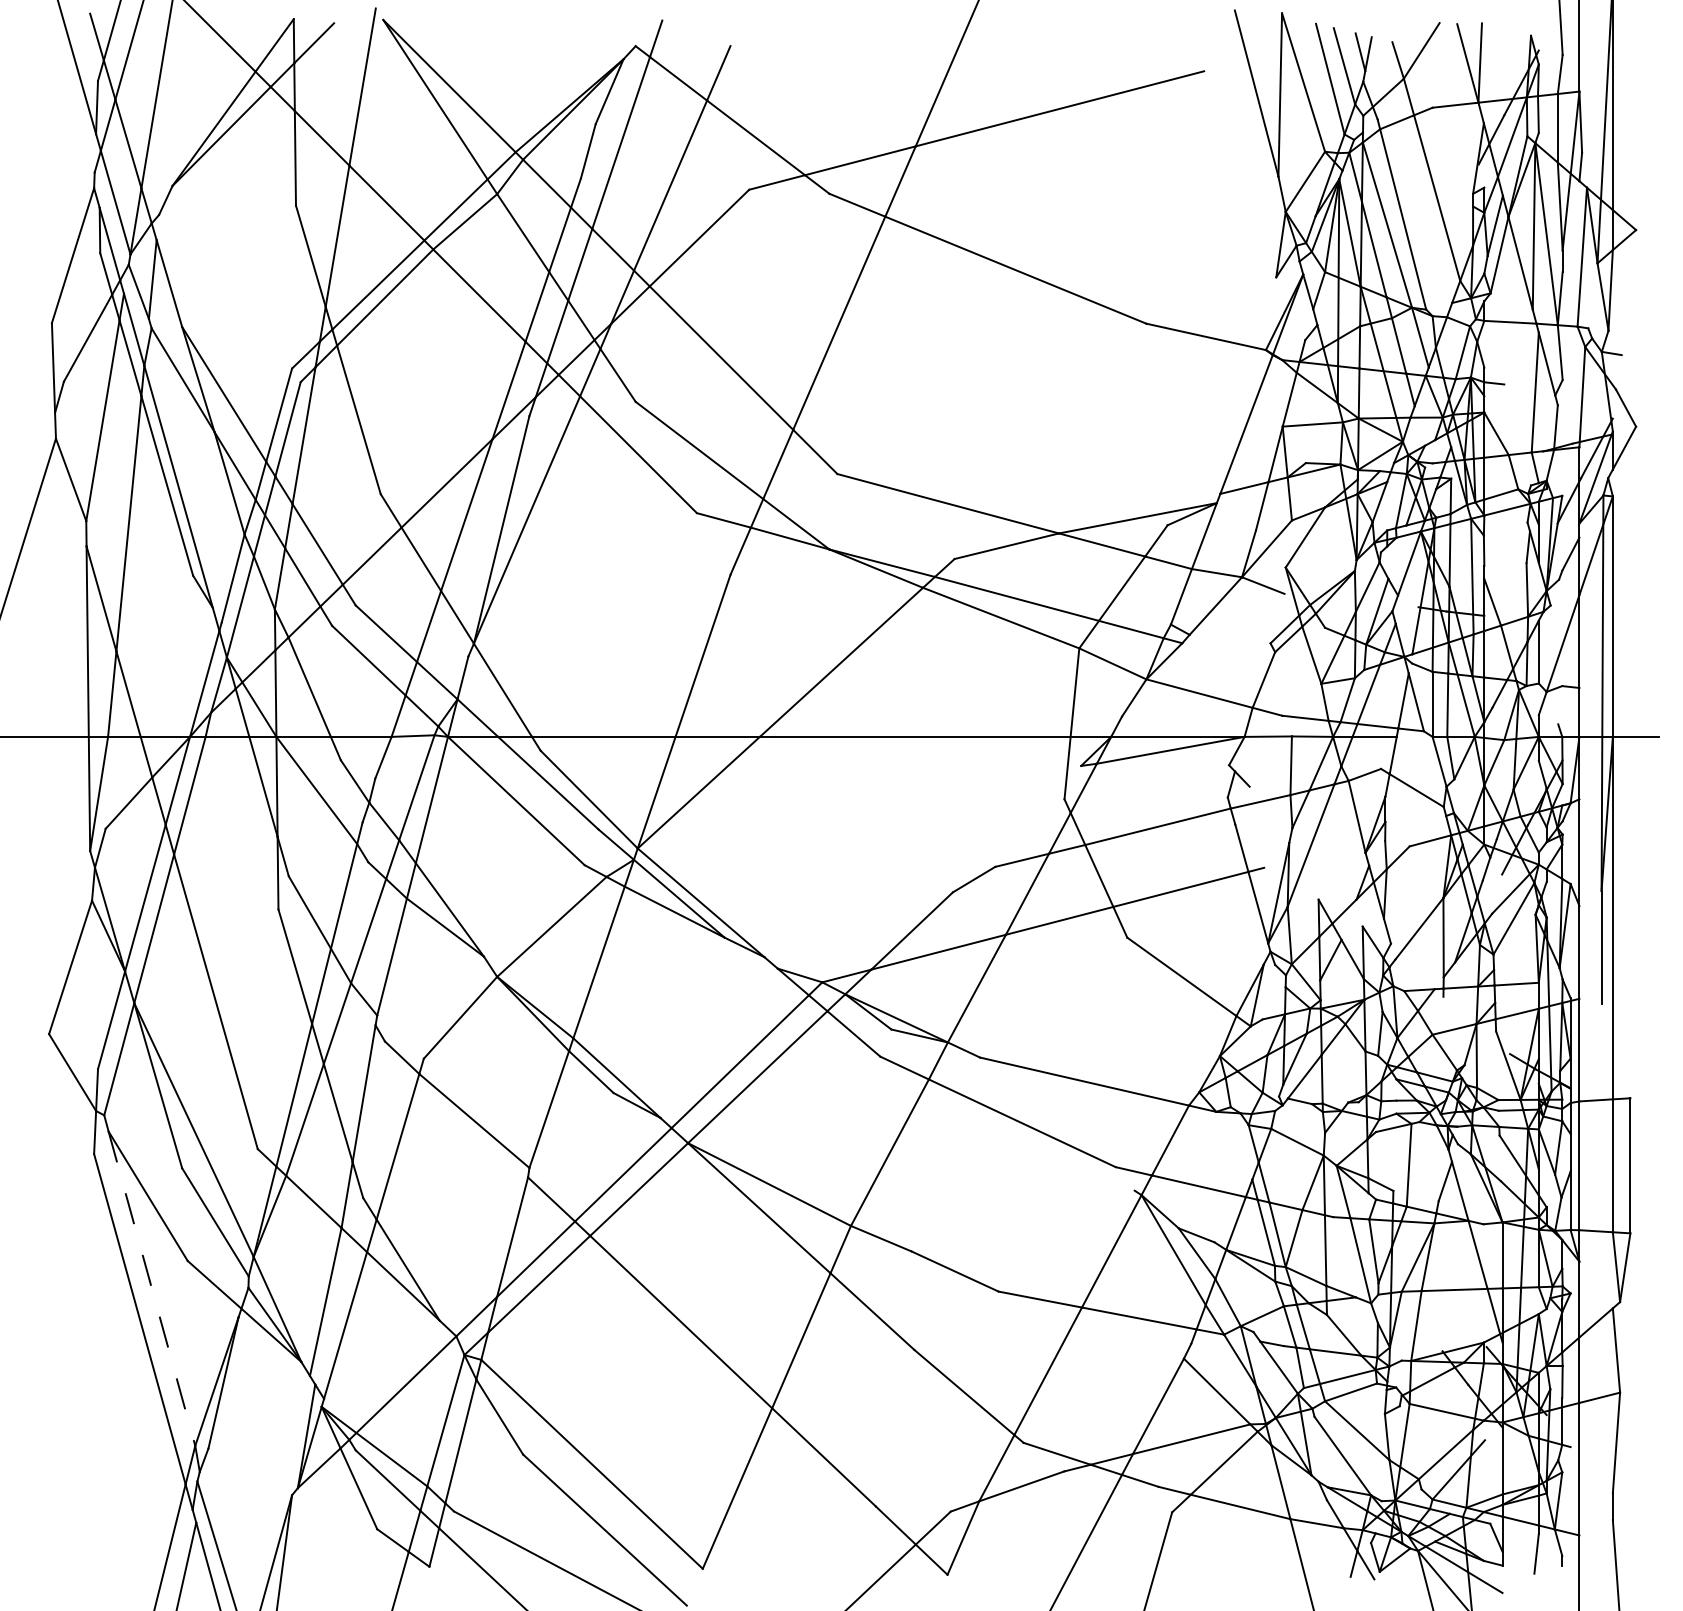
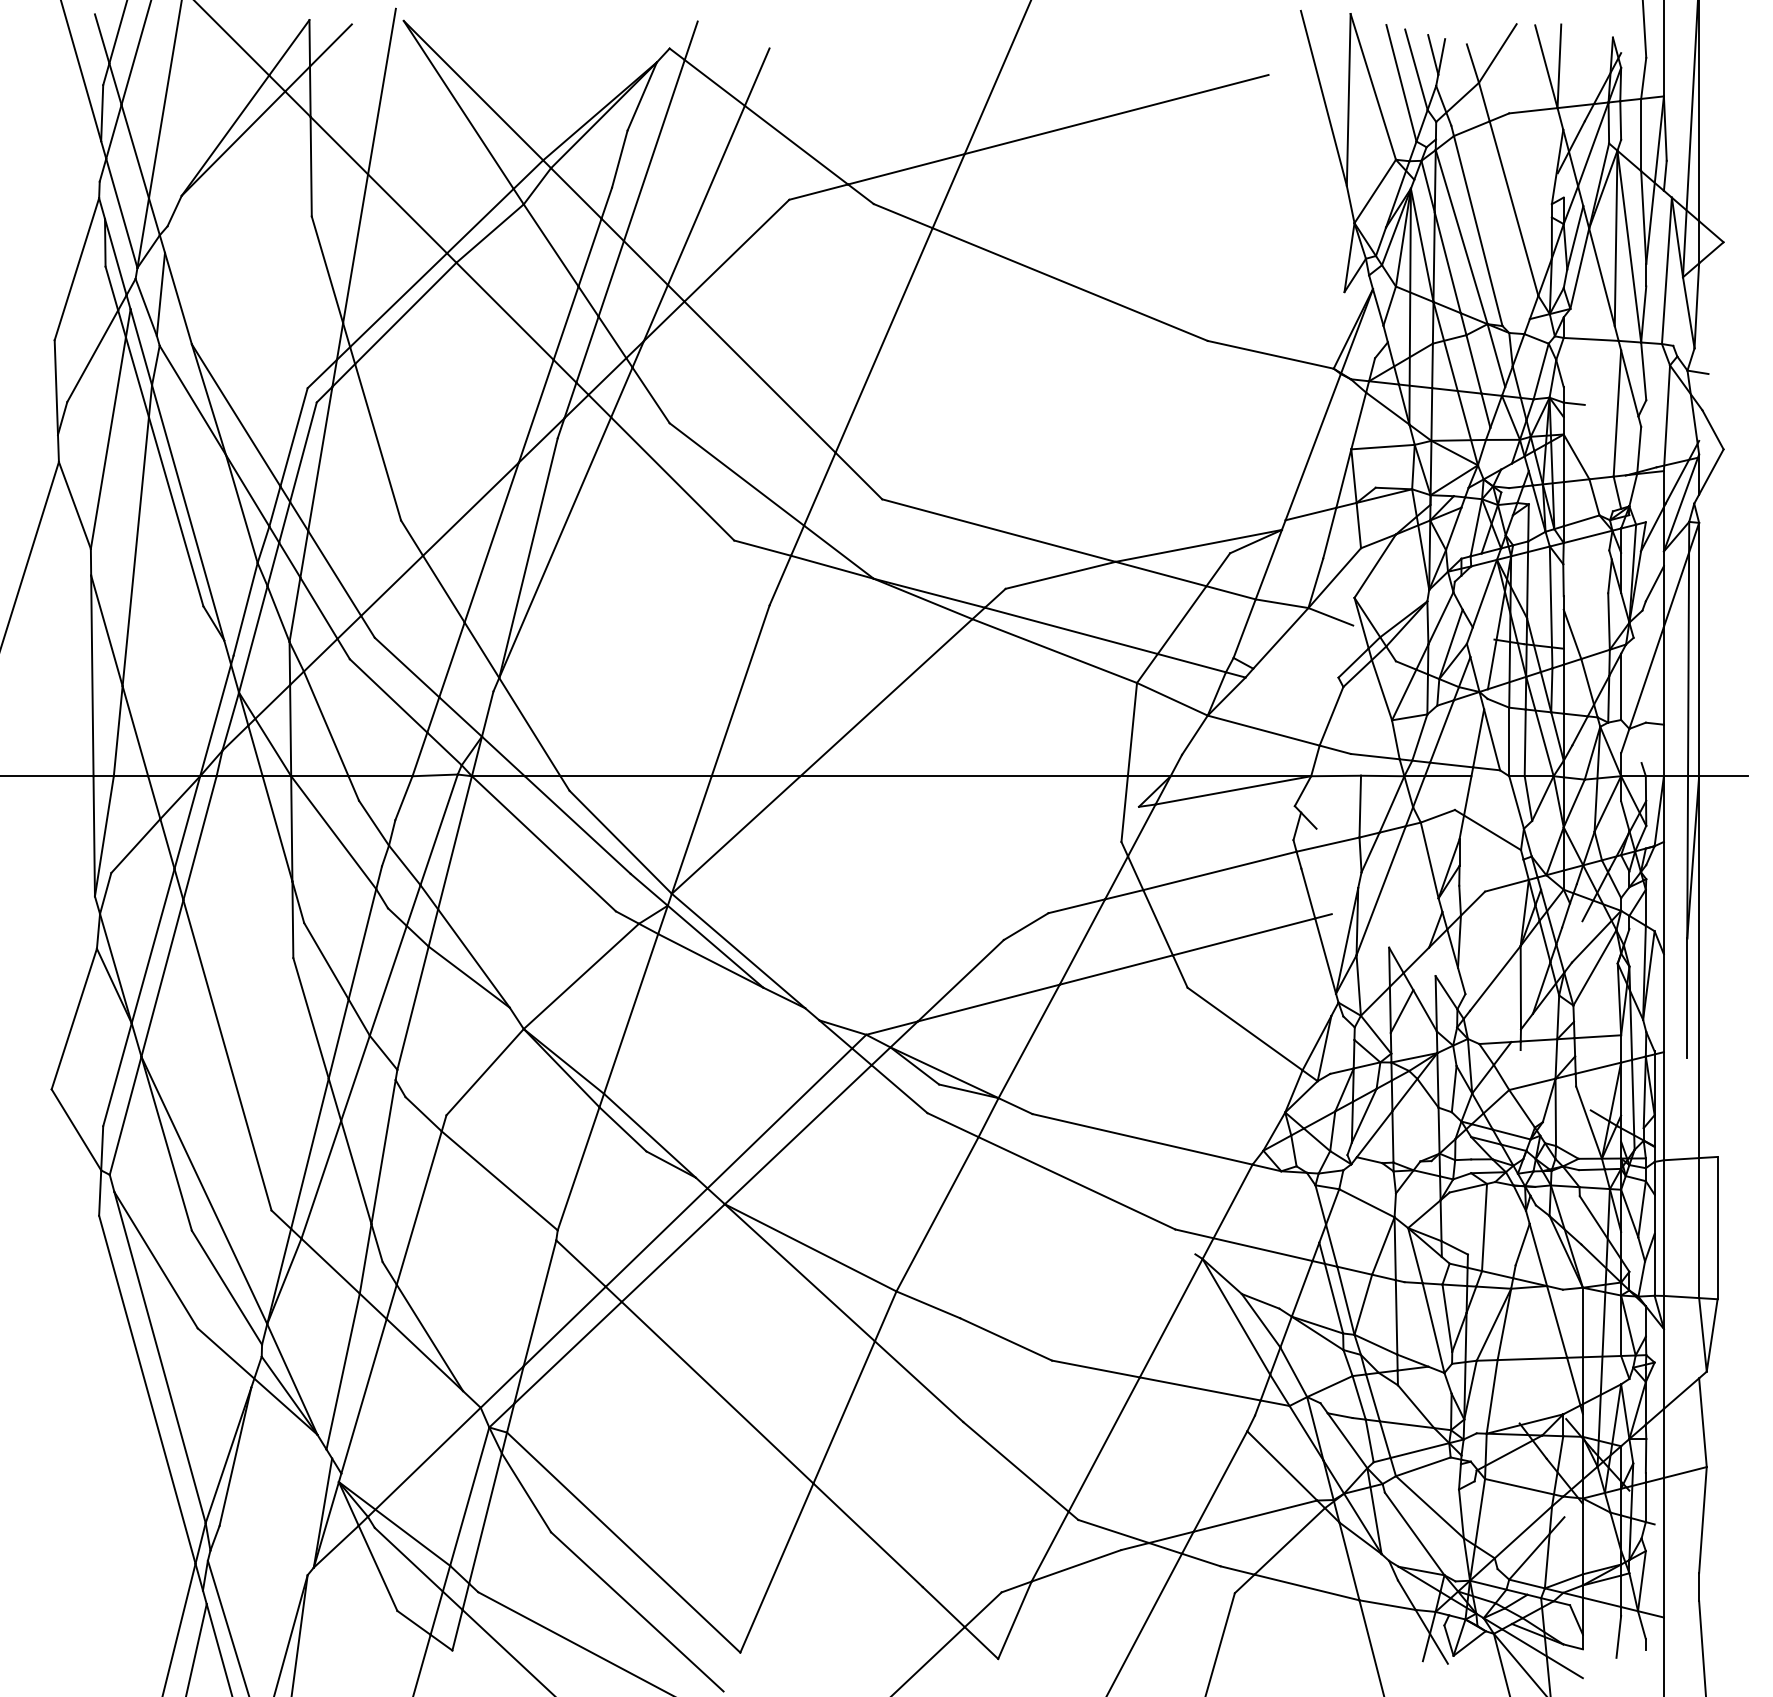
line: (152, 1288) -> (160, 1357), dashed -> solid

